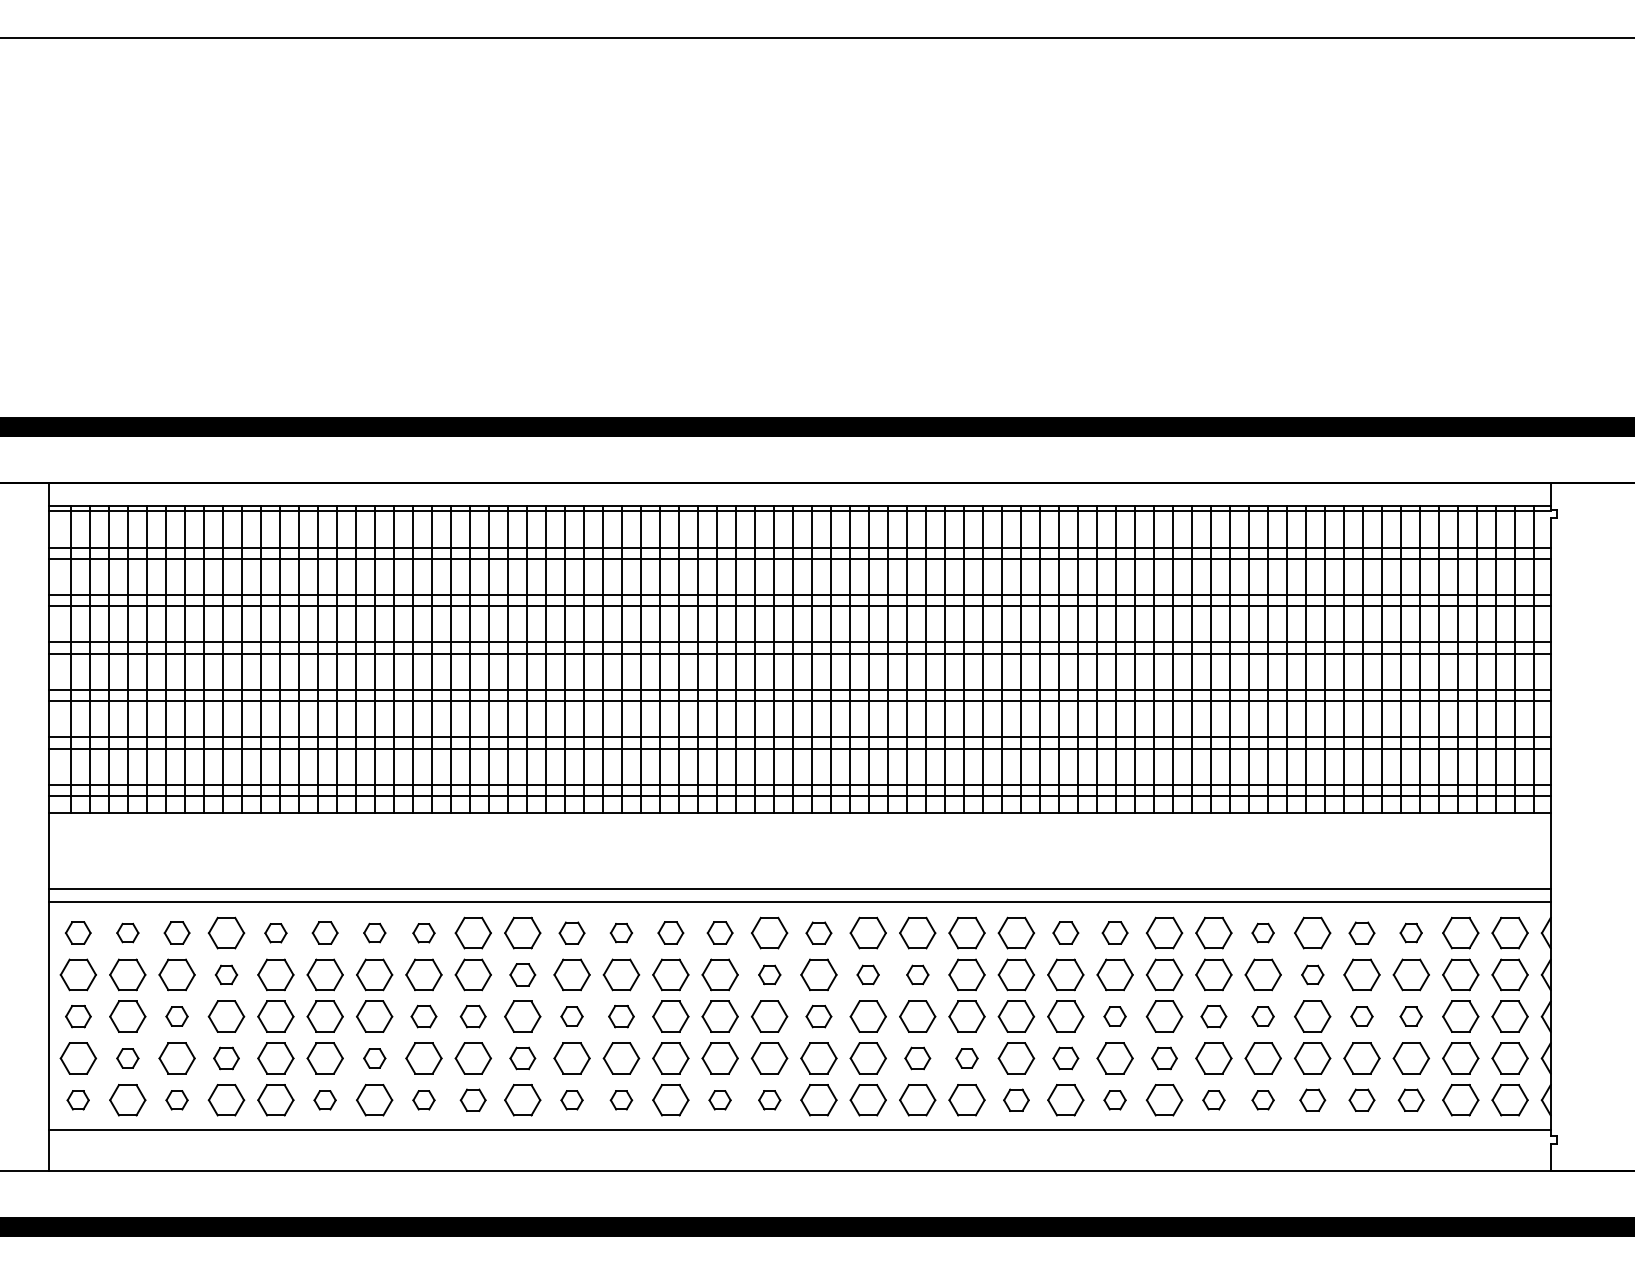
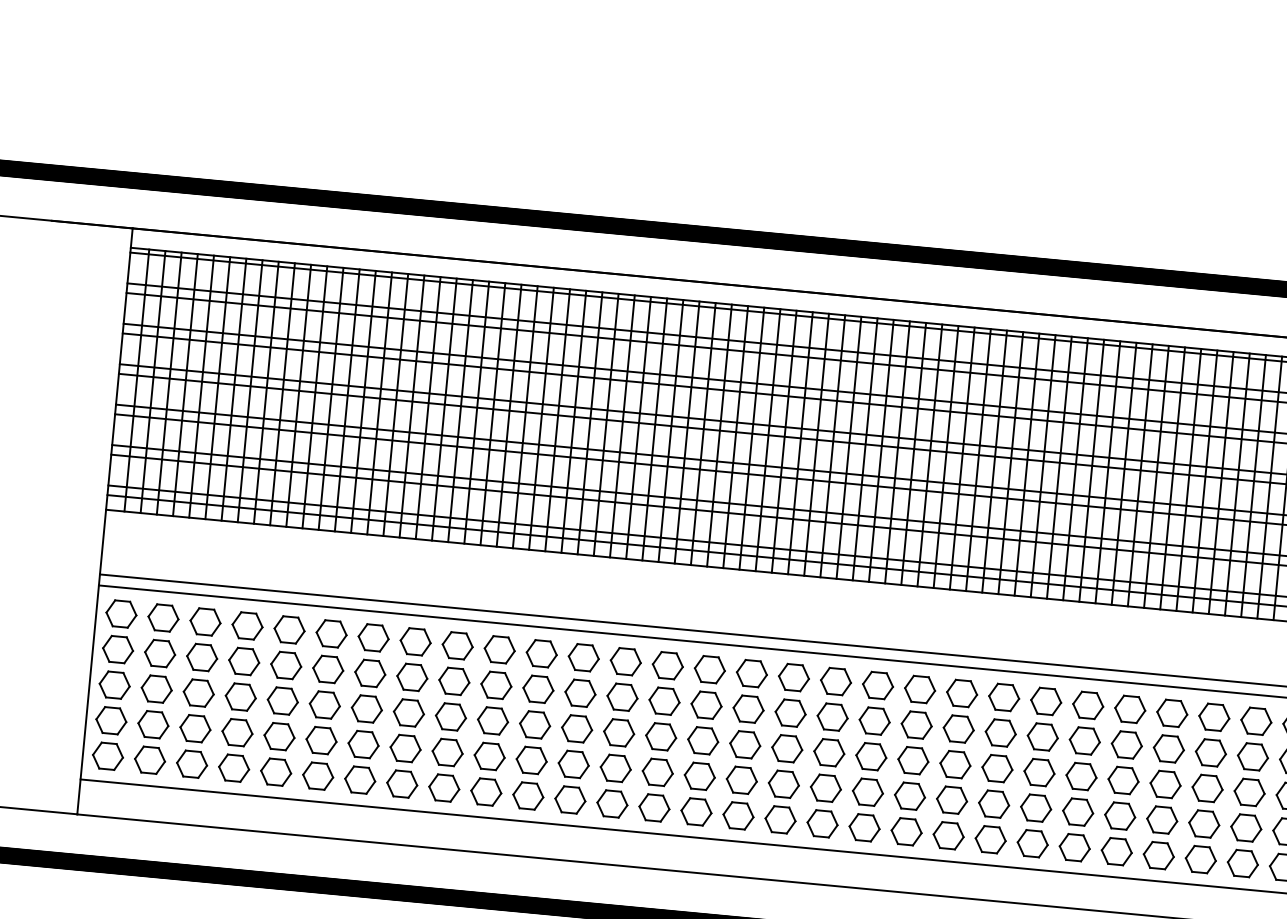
part: (77, 932) -> (120, 613), size x1.43
part: (127, 932) -> (163, 617), size x1.67
part: (176, 932) -> (205, 621), size x1.43
part: (324, 932) -> (331, 633), size x1.43
part: (374, 932) -> (373, 637), size x1.67
part: (621, 932) -> (583, 657), size x1.67
part: (670, 932) -> (625, 661), size x1.43
part: (719, 932) -> (667, 665), size x1.43
part: (1065, 932) -> (961, 692), size x1.43
part: (1114, 932) -> (1003, 696), size x1.43
part: (1262, 932) -> (1129, 708), size x1.67
part: (1410, 932) -> (1255, 720), size x1.67
part: (275, 933) -> (289, 630), size x1.67
part: (423, 933) -> (415, 642), size x1.67
part: (571, 933) -> (541, 654), size x1.43
part: (818, 933) -> (751, 673), size x1.43
part: (1361, 933) -> (1213, 717), size x1.43
part: (226, 974) -> (244, 661), size x1.67
part: (522, 974) -> (496, 685), size x1.43
part: (769, 974) -> (706, 704), size x1.67
part: (867, 974) -> (789, 712), size x1.67
part: (917, 974) -> (832, 716), size x1.67
part: (1312, 974) -> (1168, 748), size x1.67
part: (78, 1016) -> (114, 685), size x1.43
part: (176, 1016) -> (198, 692), size x1.67
part: (423, 1016) -> (408, 712), size x1.43
part: (472, 1016) -> (450, 716), size x1.43
part: (571, 1016) -> (534, 724), size x1.67
part: (621, 1016) -> (577, 728), size x1.43
part: (818, 1016) -> (744, 744), size x1.43
part: (1114, 1016) -> (996, 768), size x1.67
part: (1213, 1016) -> (1081, 776), size x1.43
part: (1262, 1016) -> (1122, 780), size x1.67
part: (1361, 1016) -> (1207, 788), size x1.67
part: (1410, 1016) -> (1248, 792), size x1.67
part: (127, 1058) -> (153, 724), size x1.67
part: (226, 1058) -> (237, 732), size x1.43
part: (374, 1058) -> (363, 744), size x1.67
part: (522, 1058) -> (489, 756), size x1.43
part: (917, 1058) -> (825, 788), size x1.43
part: (966, 1058) -> (867, 792), size x1.67
part: (1065, 1058) -> (951, 800), size x1.43
part: (1164, 1058) -> (1036, 808), size x1.43
part: (77, 1100) -> (107, 756), size x1.67
part: (176, 1100) -> (191, 764), size x1.67
part: (324, 1100) -> (317, 776), size x1.67
part: (423, 1100) -> (401, 784), size x1.67
part: (472, 1100) -> (443, 788), size x1.43
part: (571, 1100) -> (527, 796), size x1.67
part: (621, 1100) -> (570, 800), size x1.67
part: (719, 1100) -> (653, 808), size x1.67
part: (769, 1100) -> (696, 812), size x1.67
part: (1016, 1100) -> (906, 832), size x1.43
part: (1114, 1100) -> (990, 839), size x1.67
part: (1213, 1100) -> (1074, 847), size x1.67
part: (1262, 1100) -> (1116, 851), size x1.67
part: (1312, 1100) -> (1158, 855), size x1.43
part: (1361, 1100) -> (1200, 859), size x1.43
part: (1410, 1100) -> (1242, 863), size x1.43

